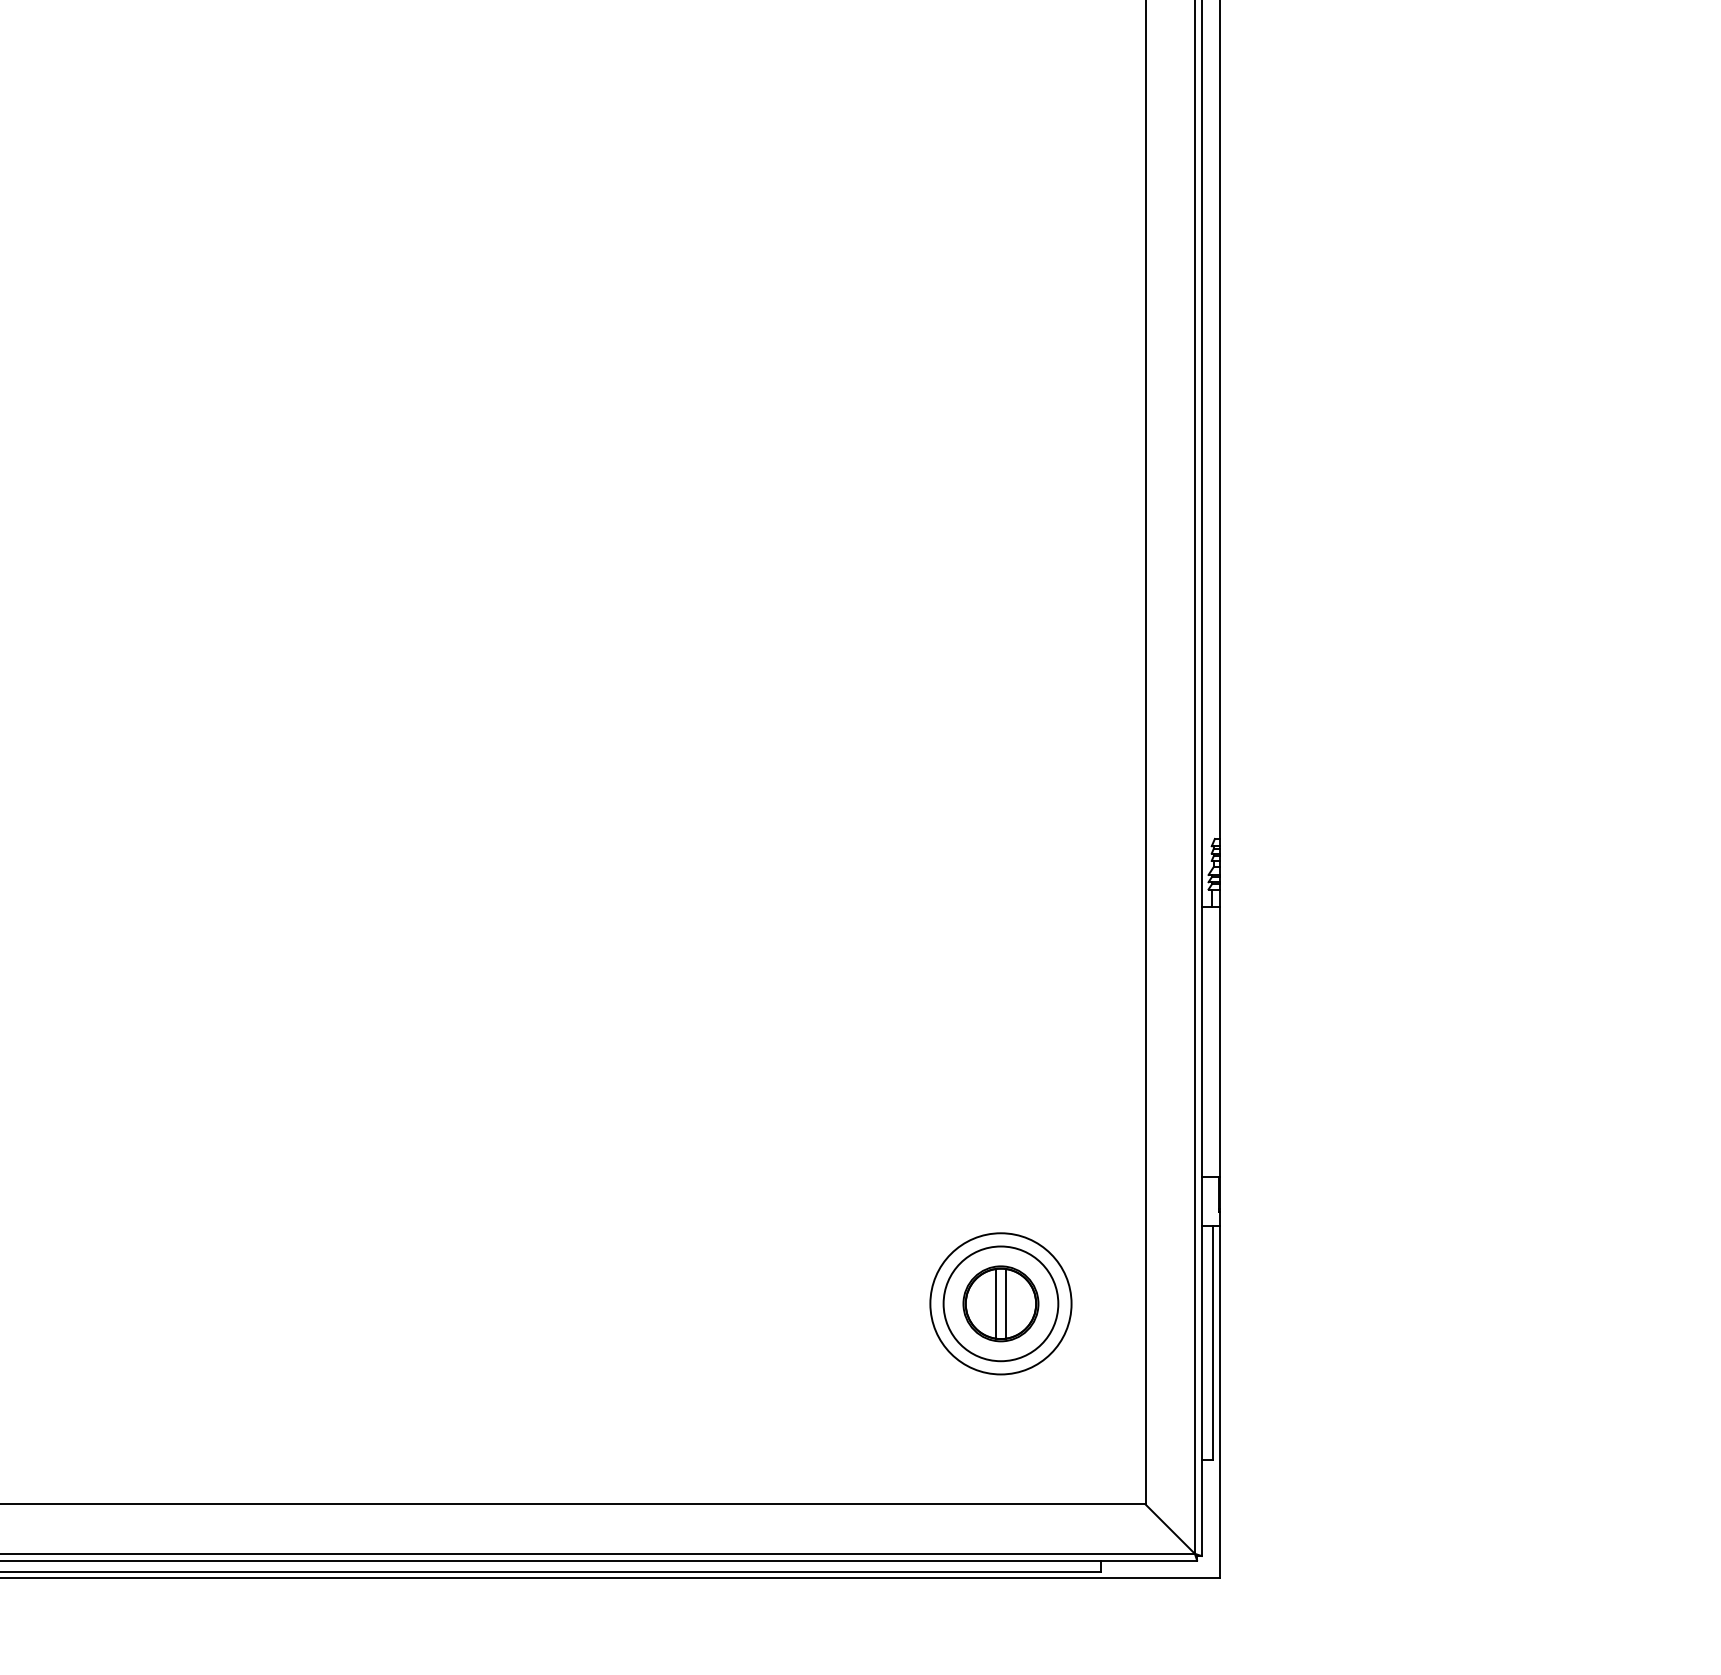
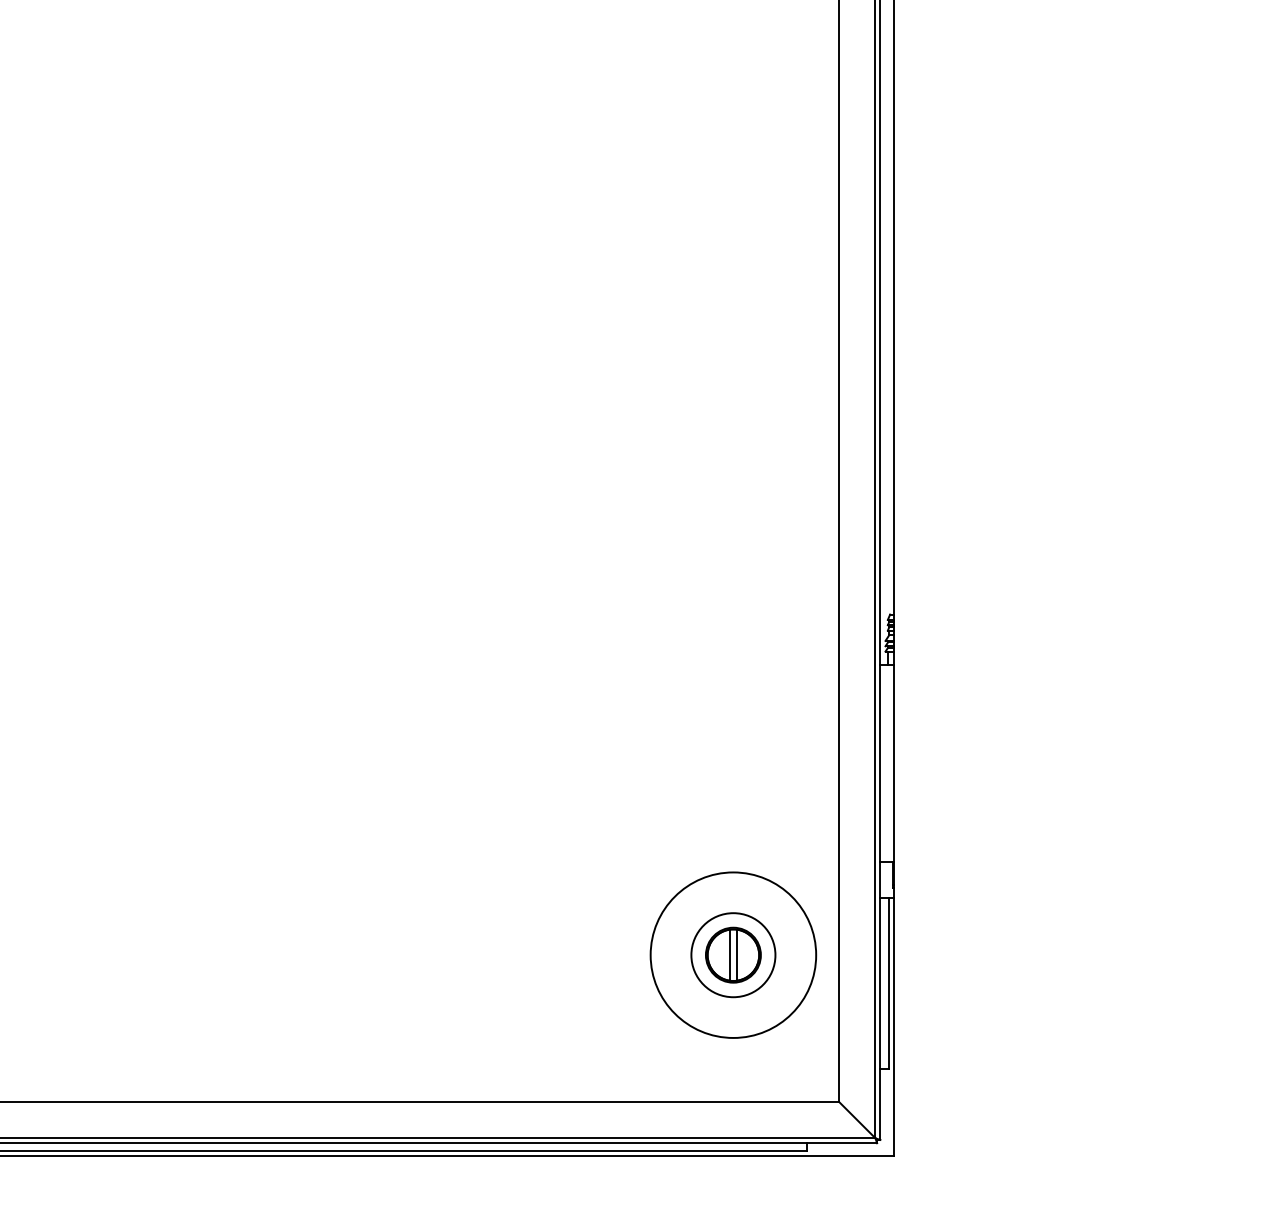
circle: (1000, 1303) -> (733, 954), size x1.6

